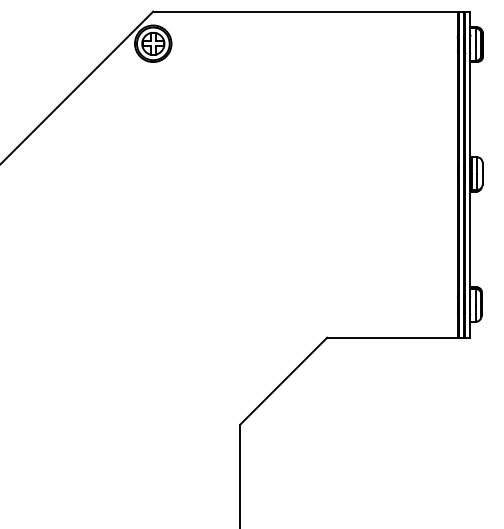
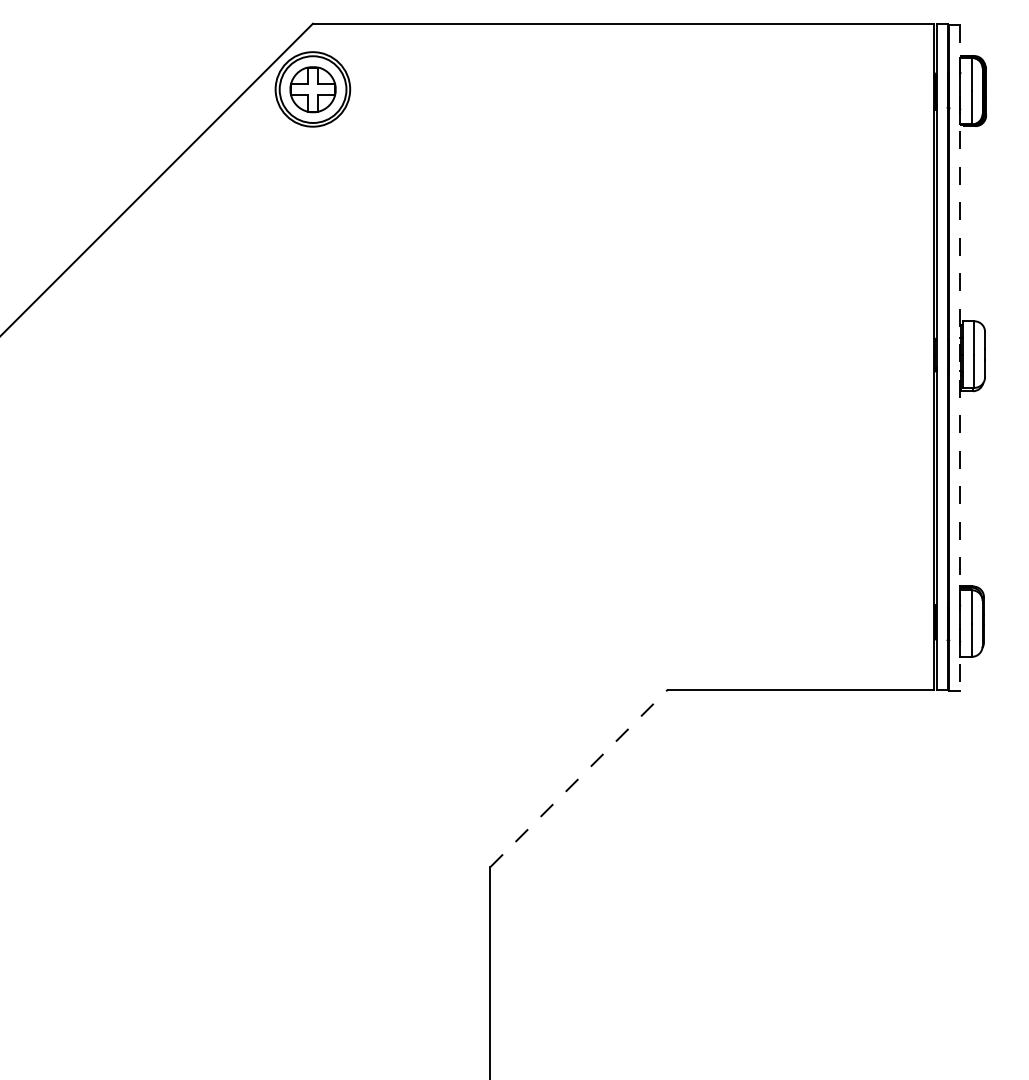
line: (470, 175) -> (960, 358), solid -> dashed
line: (284, 380) -> (580, 776), solid -> dashed

